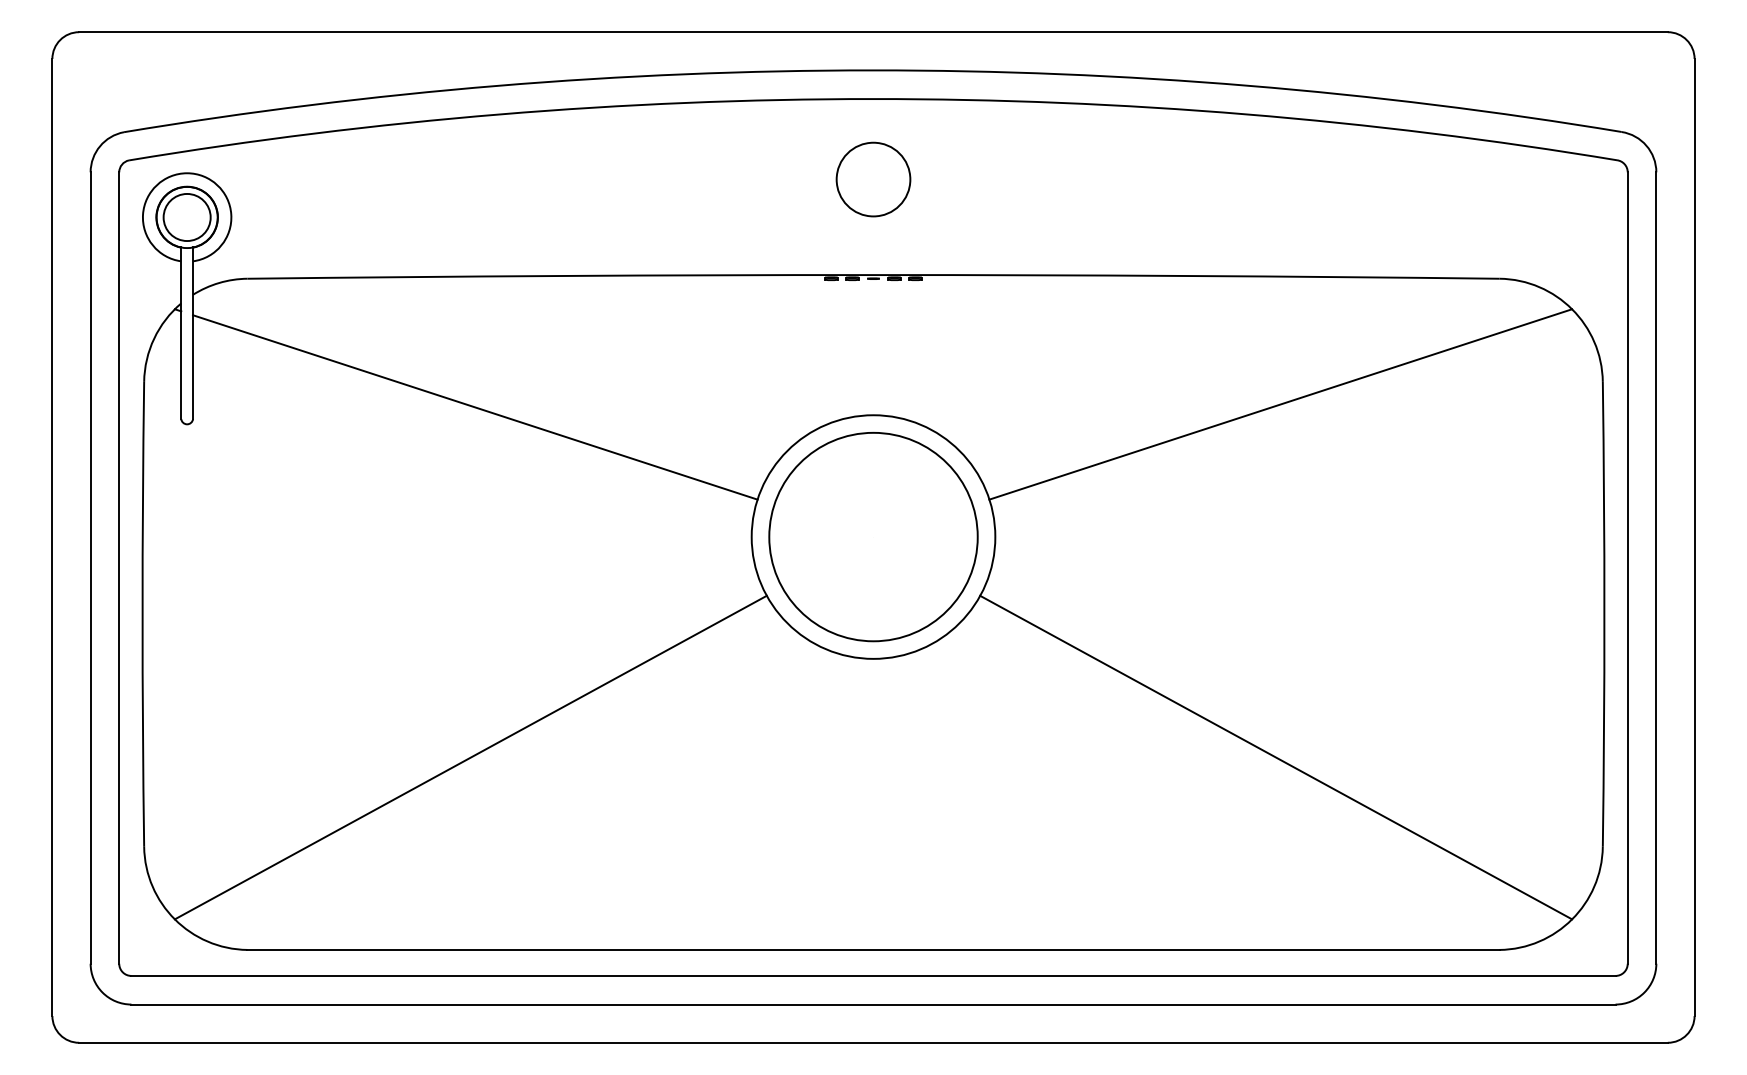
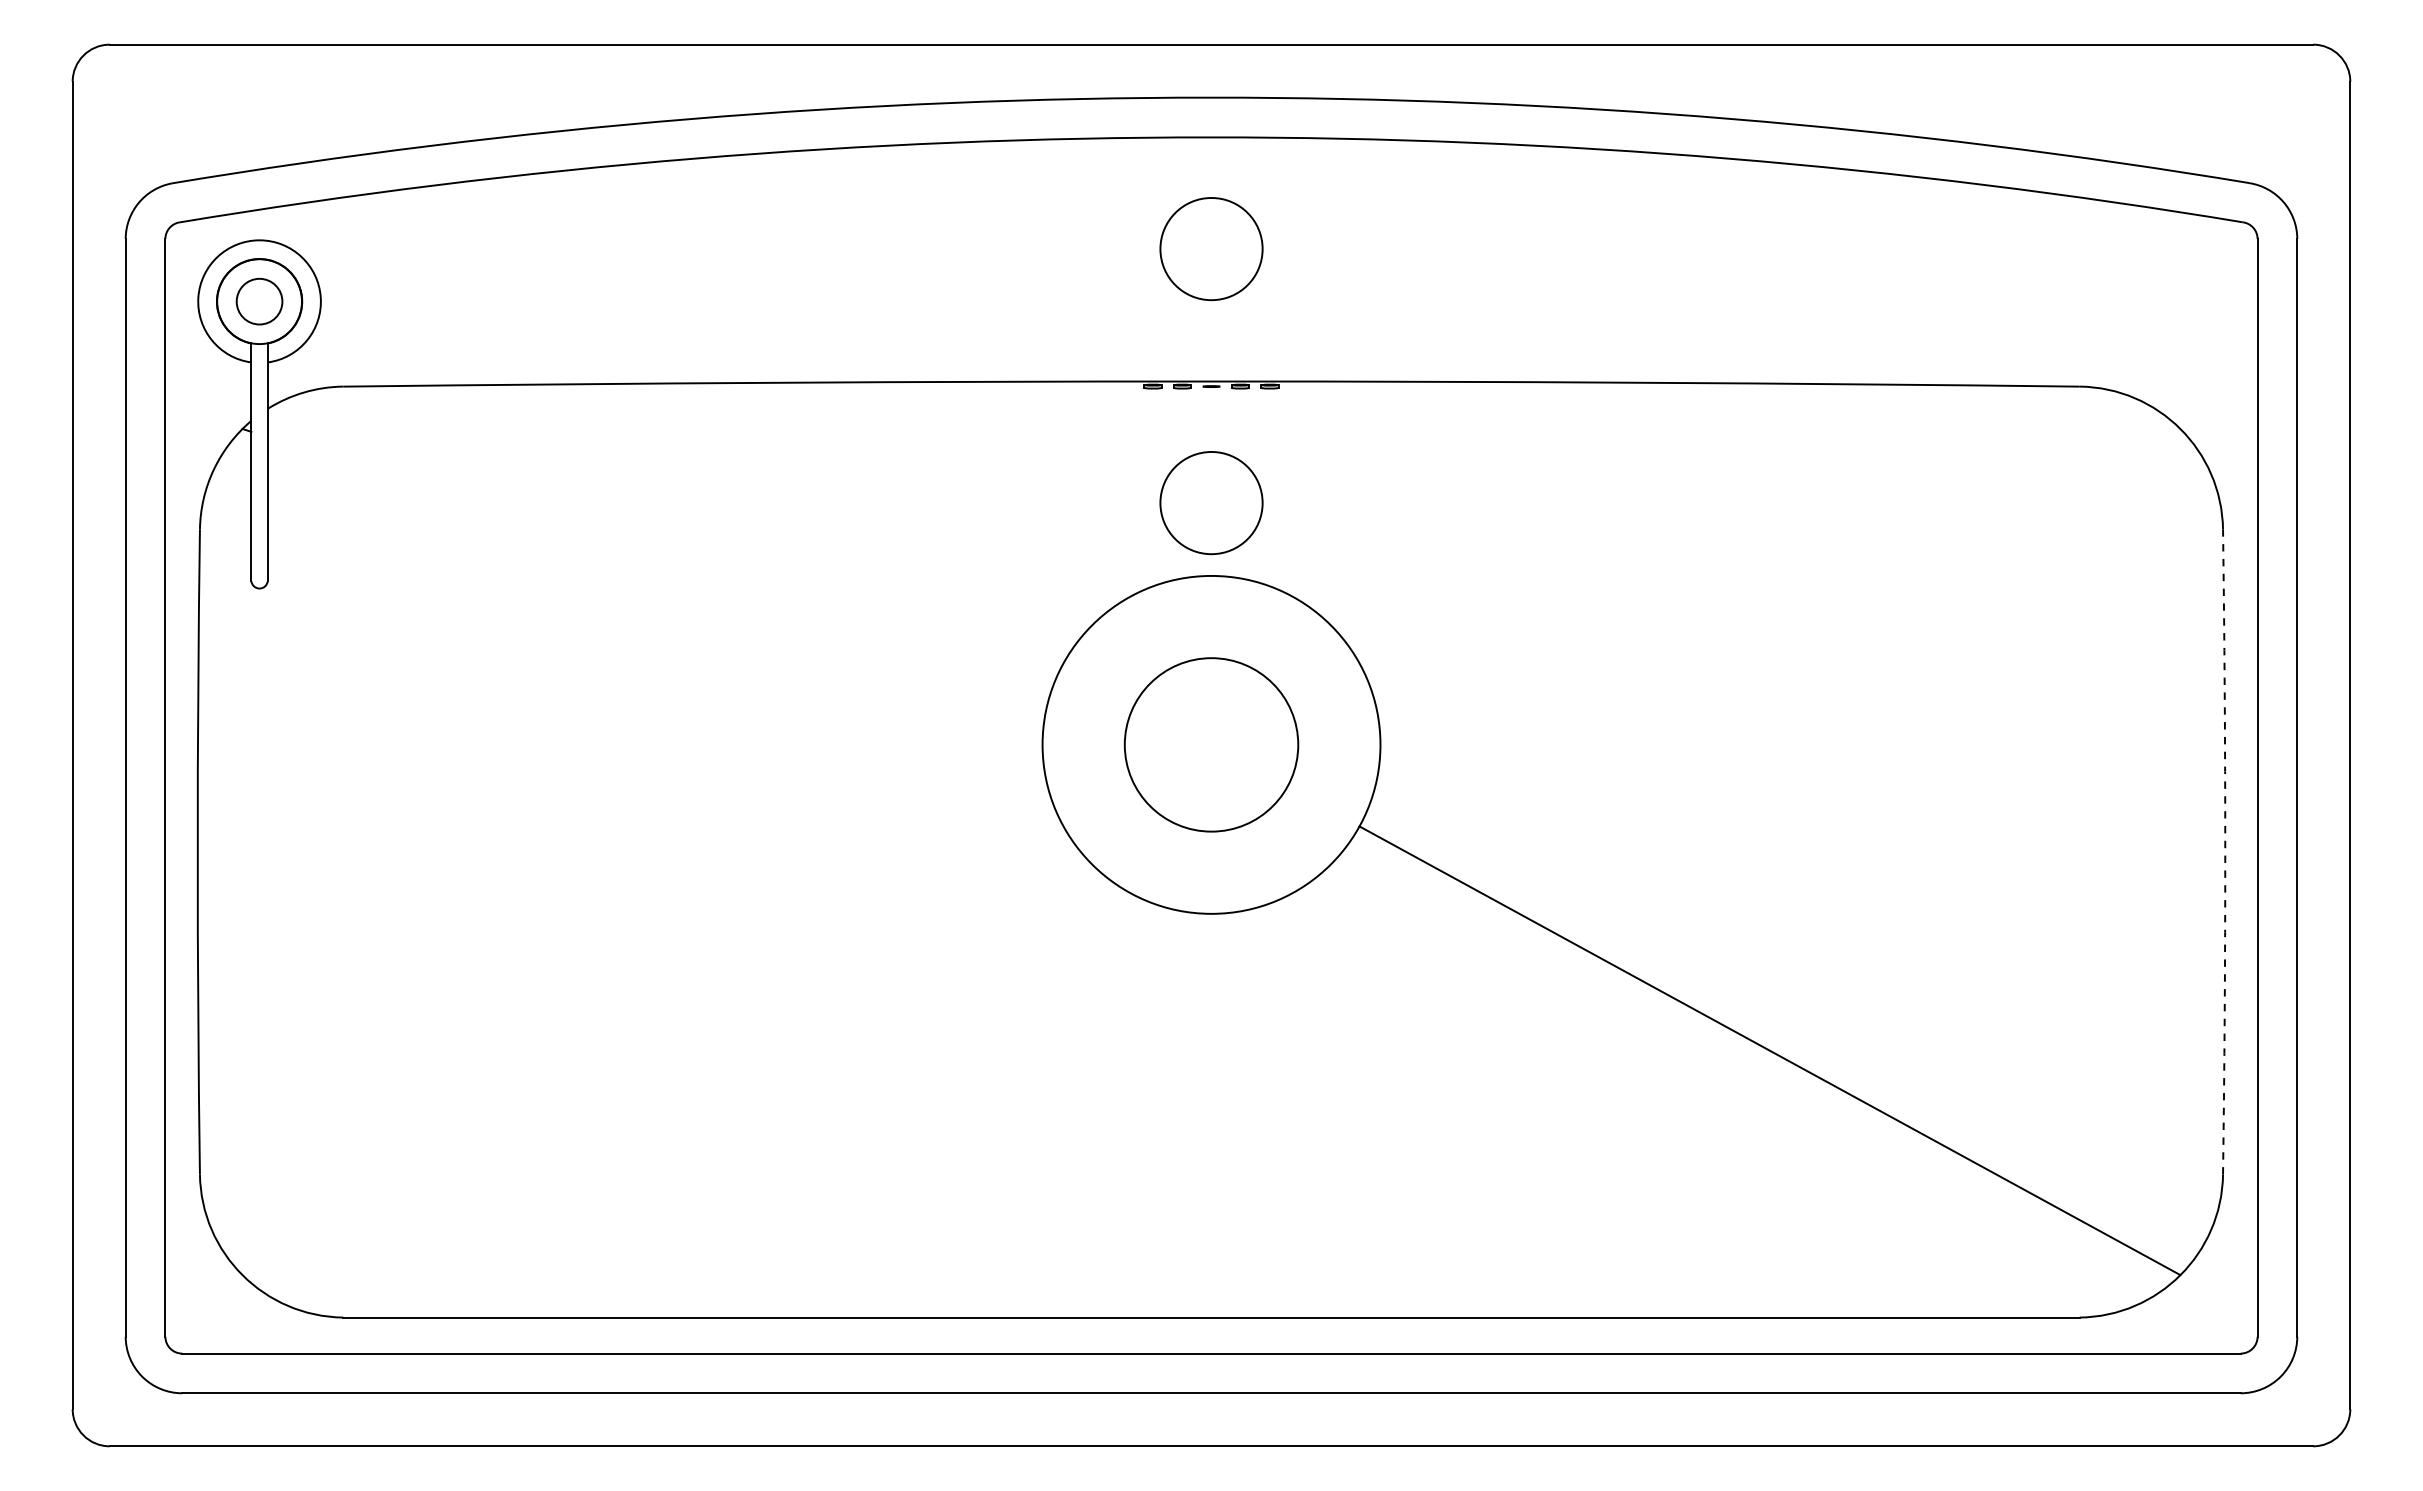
circle: (187, 217) -> (259, 301), size x0.7
circle: (873, 363) -> (1211, 503), added
line: (1280, 404) -> (1776, 560), removed
line: (474, 406) -> (658, 564), removed
circle: (873, 536) -> (1211, 744), size x0.6
arc: (1604, 614) -> (2225, 852), solid -> dashed
line: (470, 757) -> (652, 1050), removed

